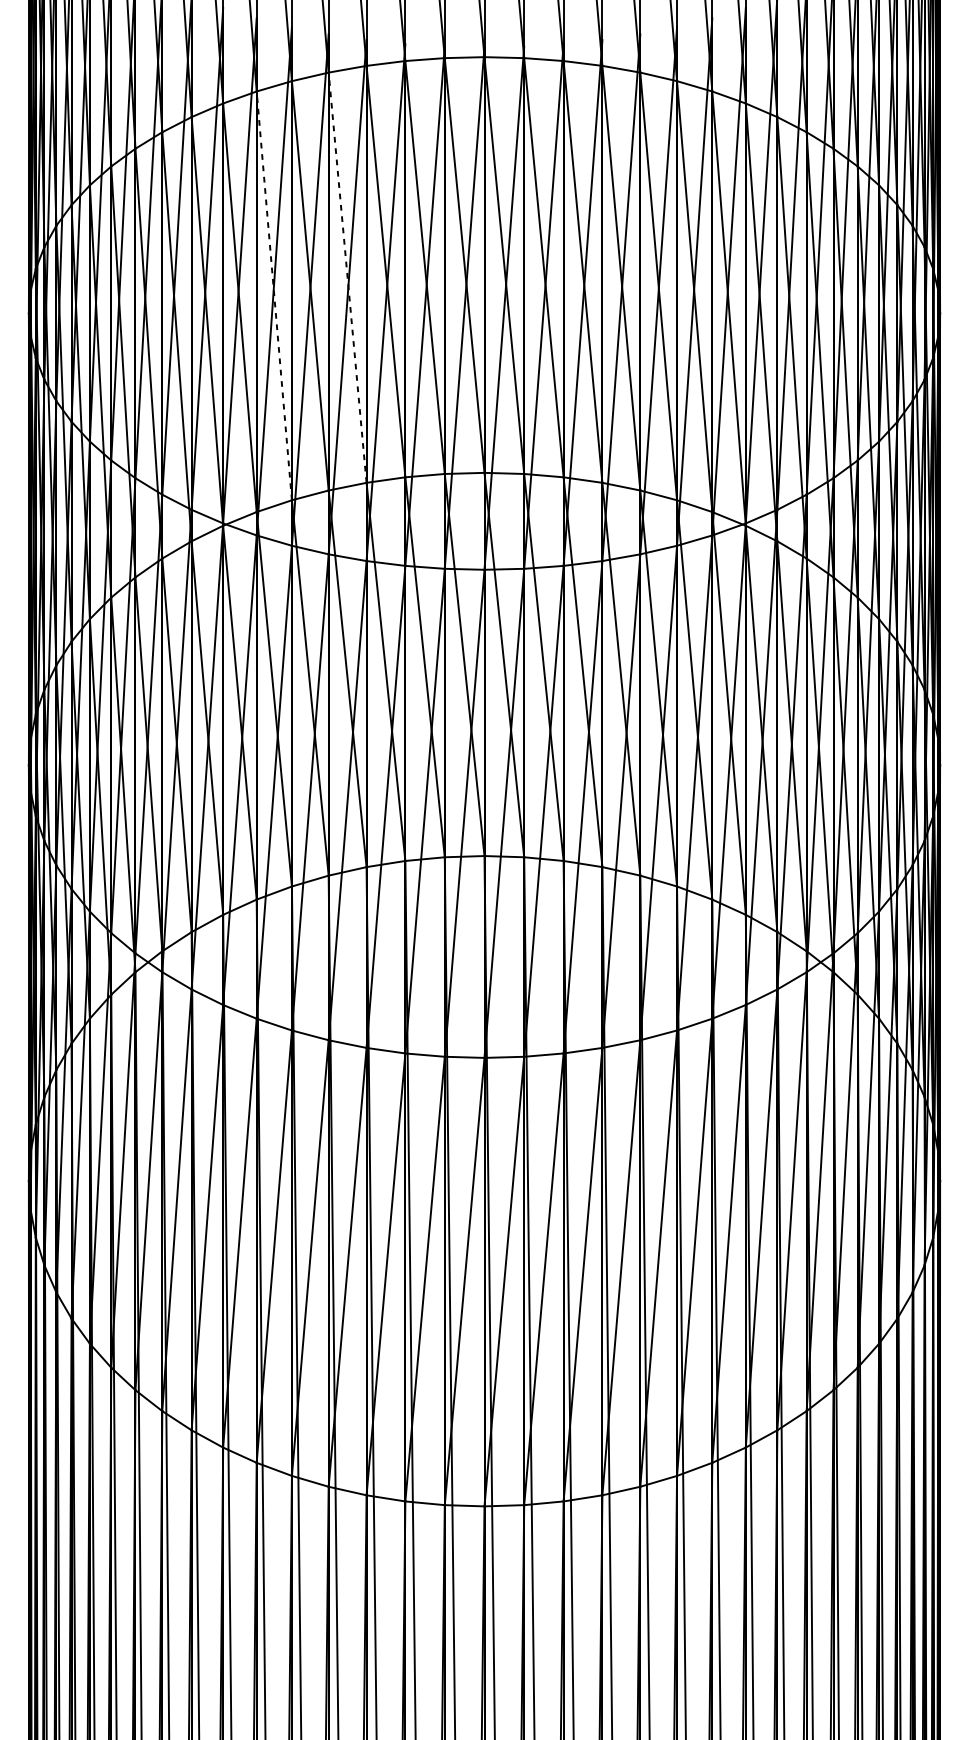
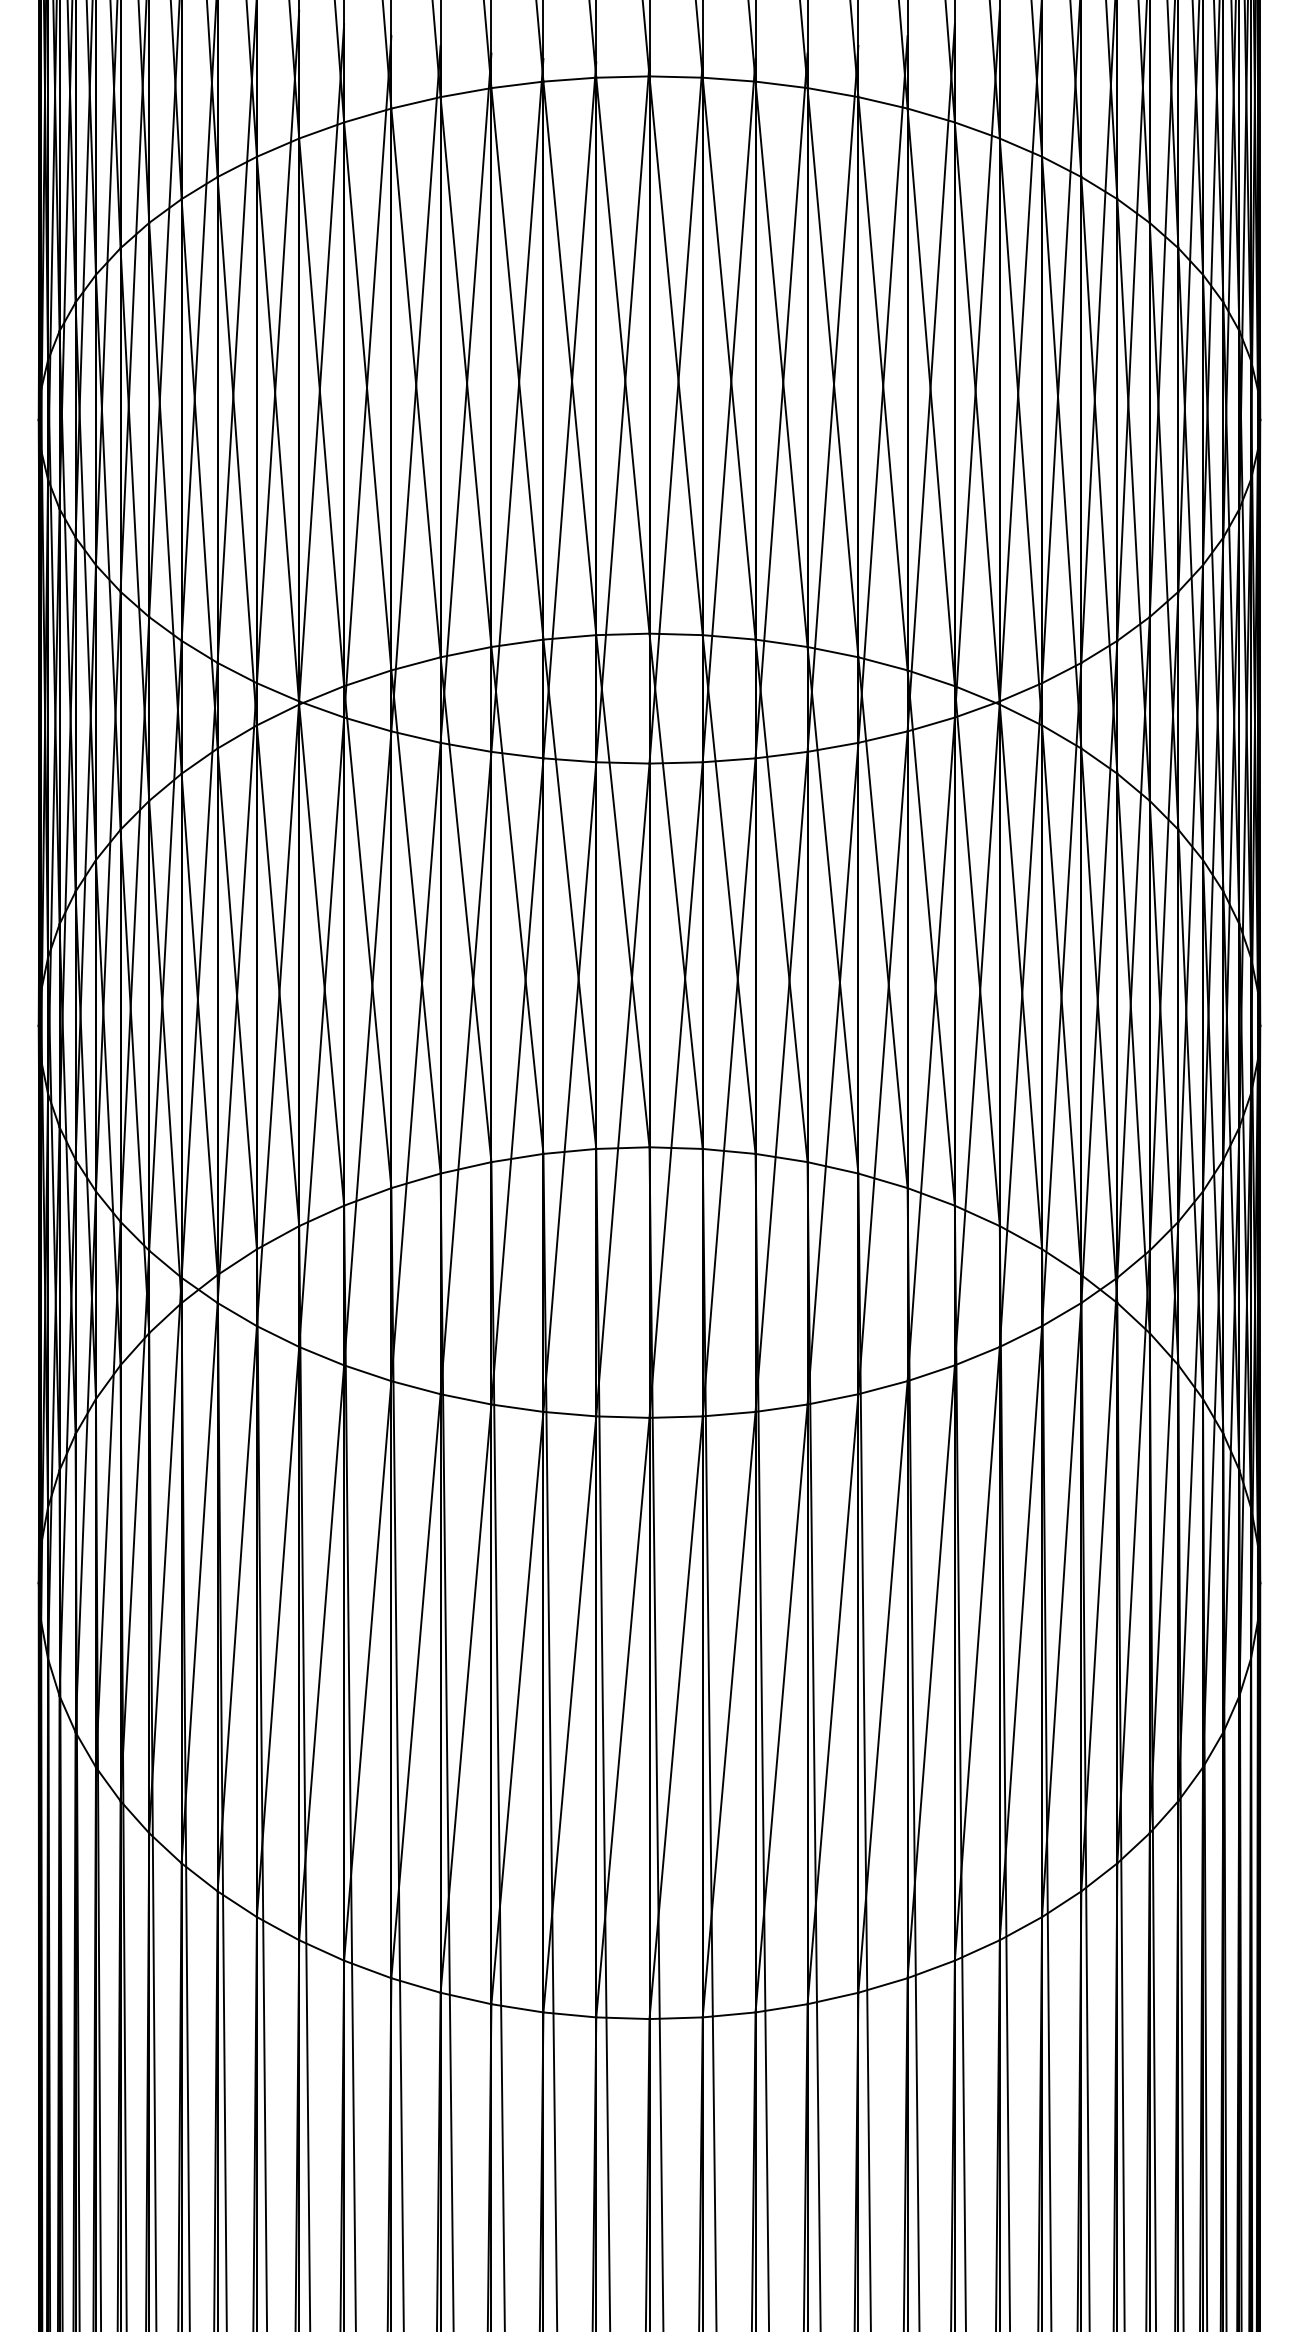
line: (347, 277) -> (465, 371), dashed -> solid
line: (274, 295) -> (367, 396), dashed -> solid

